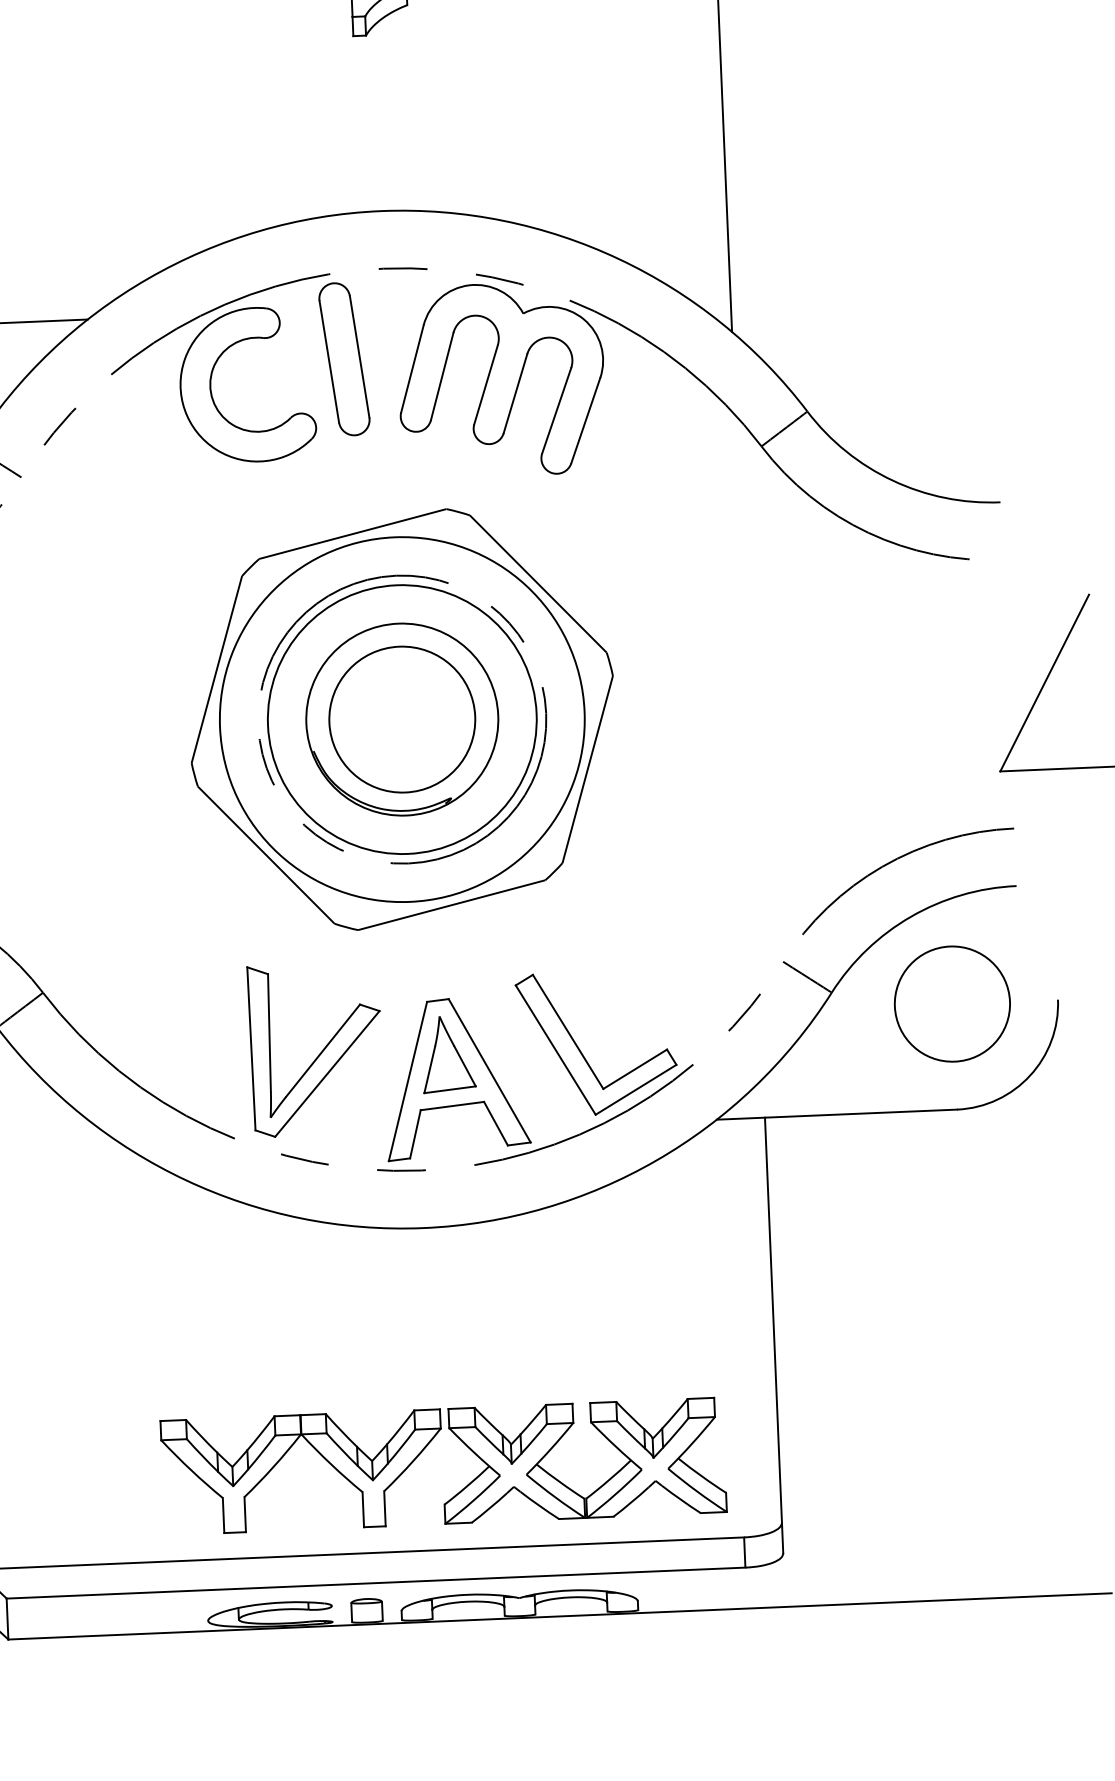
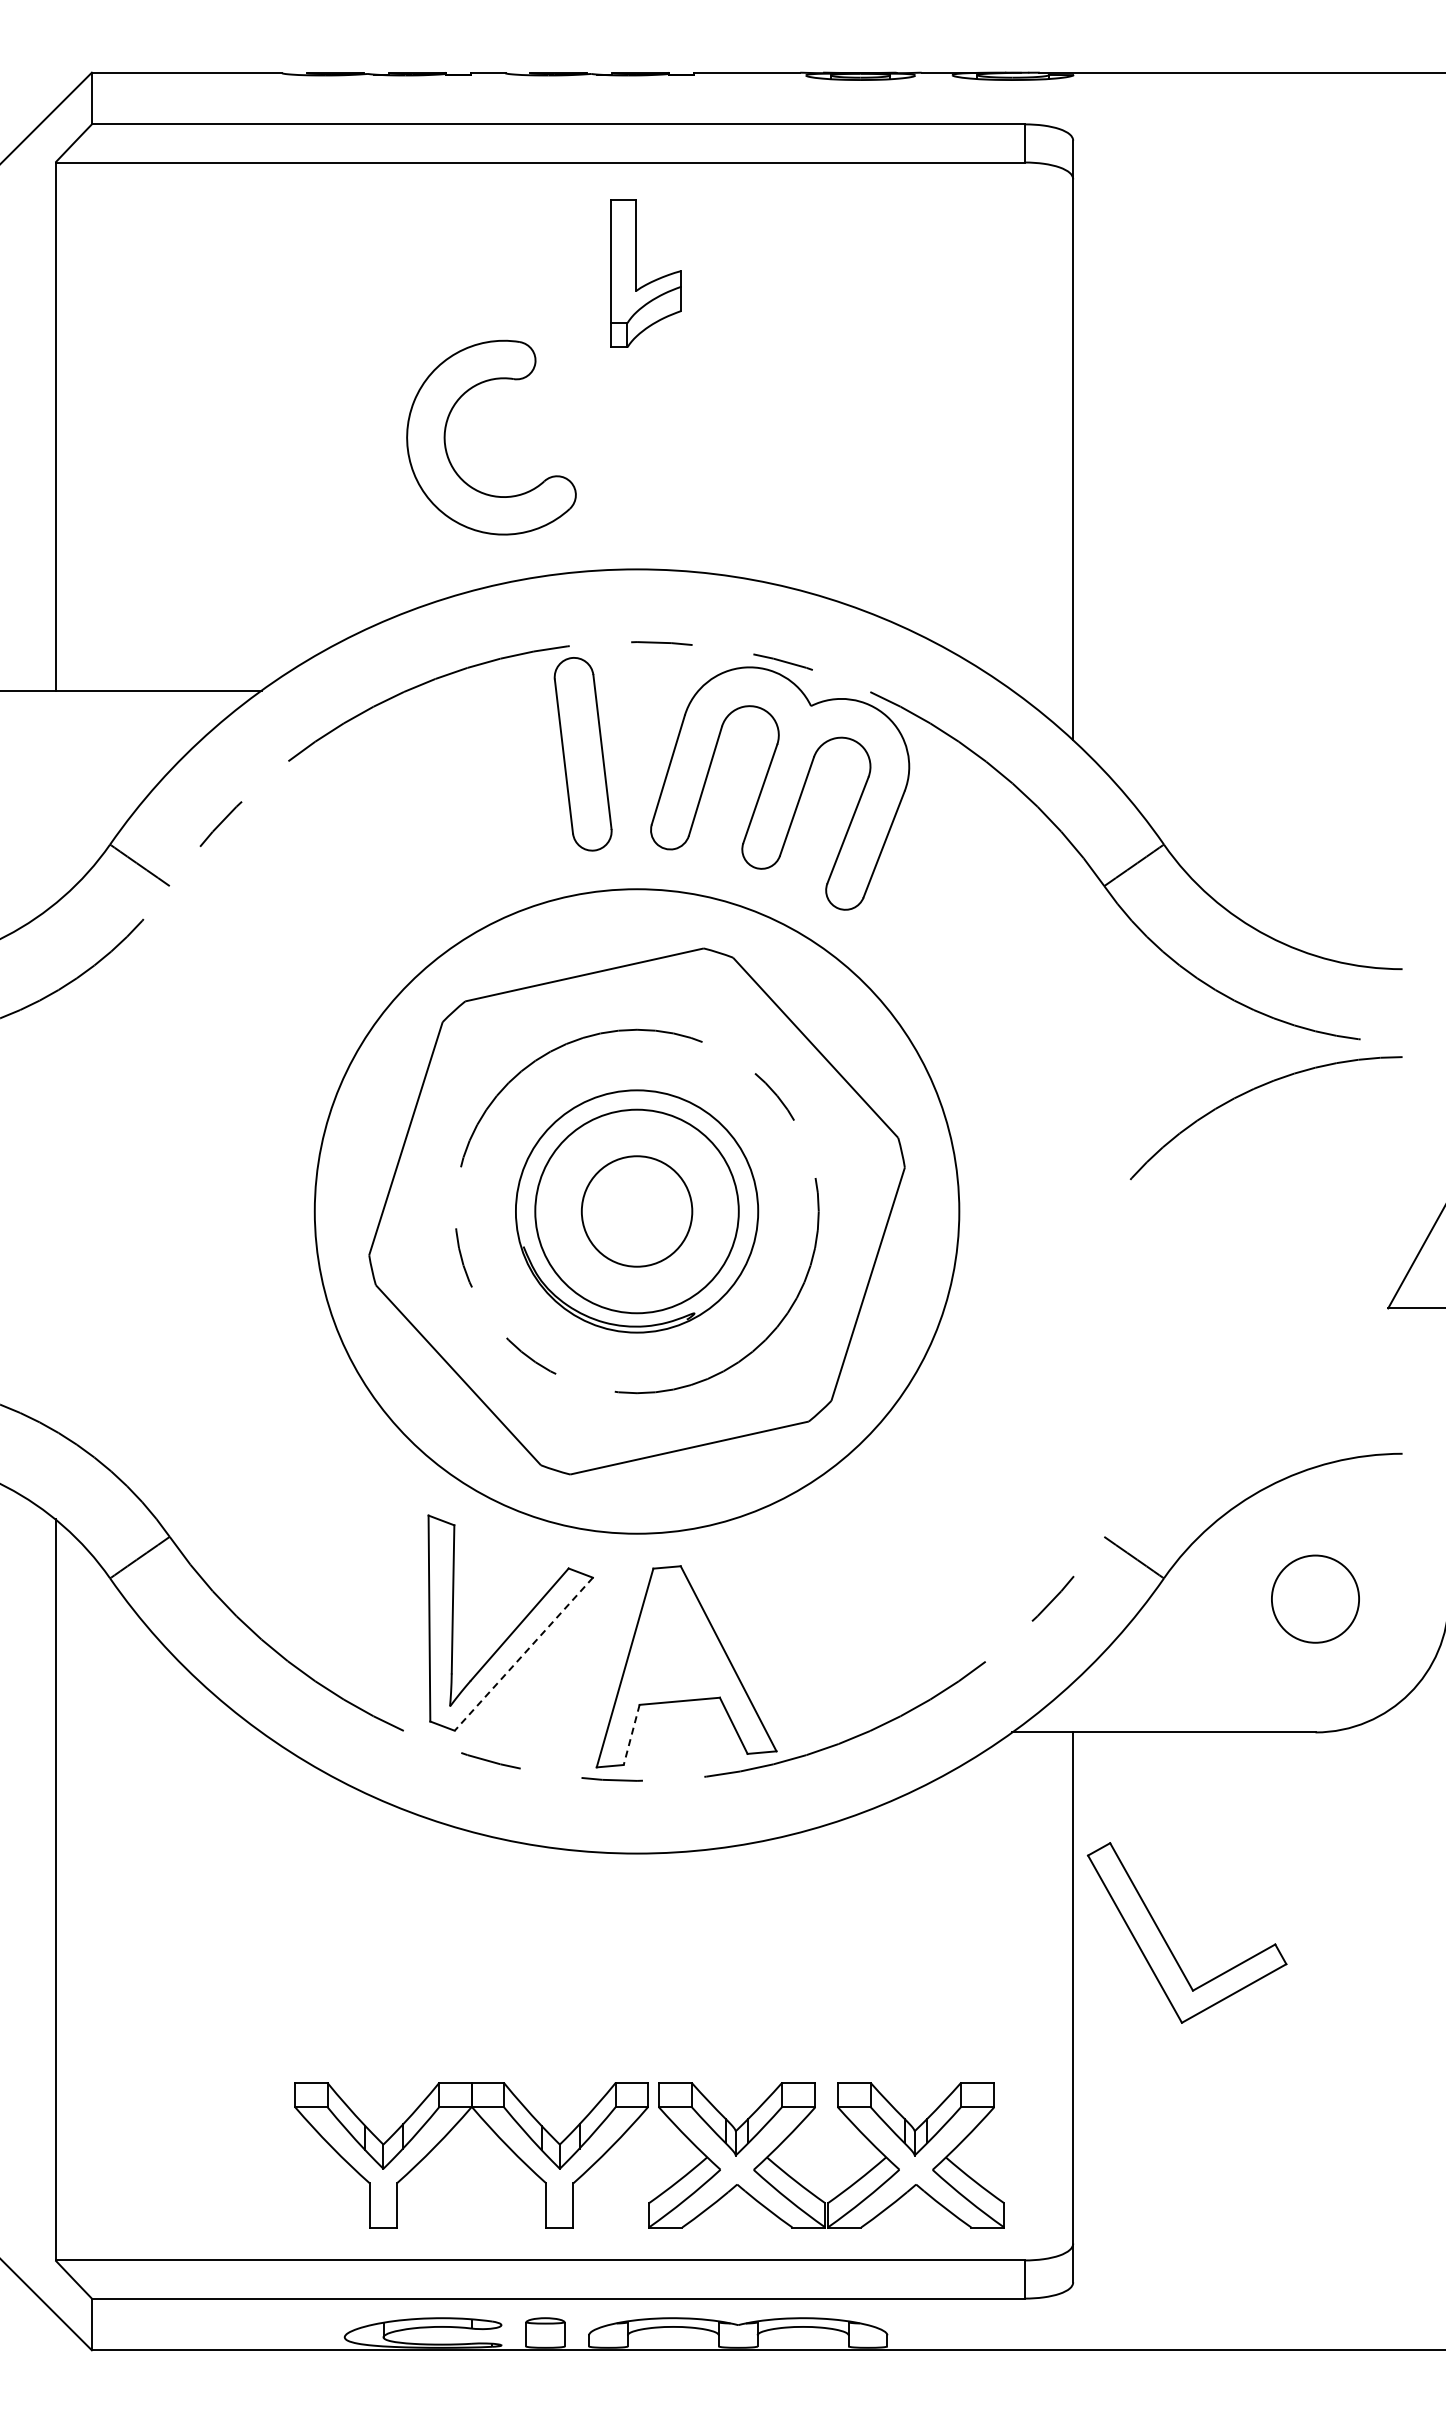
part: (211, 380) -> (446, 429), moved
circle: (401, 719) -> (636, 1211), size x0.6
circle: (401, 719) -> (636, 1211), size x0.6
circle: (401, 719) -> (636, 1211), size x1.4
arc: (895, 860) -> (1251, 1091), moved
circle: (952, 1003) -> (1315, 1598), size x0.6
part: (582, 1053) -> (1168, 1944), moved
part: (448, 1054) -> (677, 1635), removed
line: (327, 1074) -> (523, 1654), solid -> dashed
line: (415, 1134) -> (631, 1735), solid -> dashed

